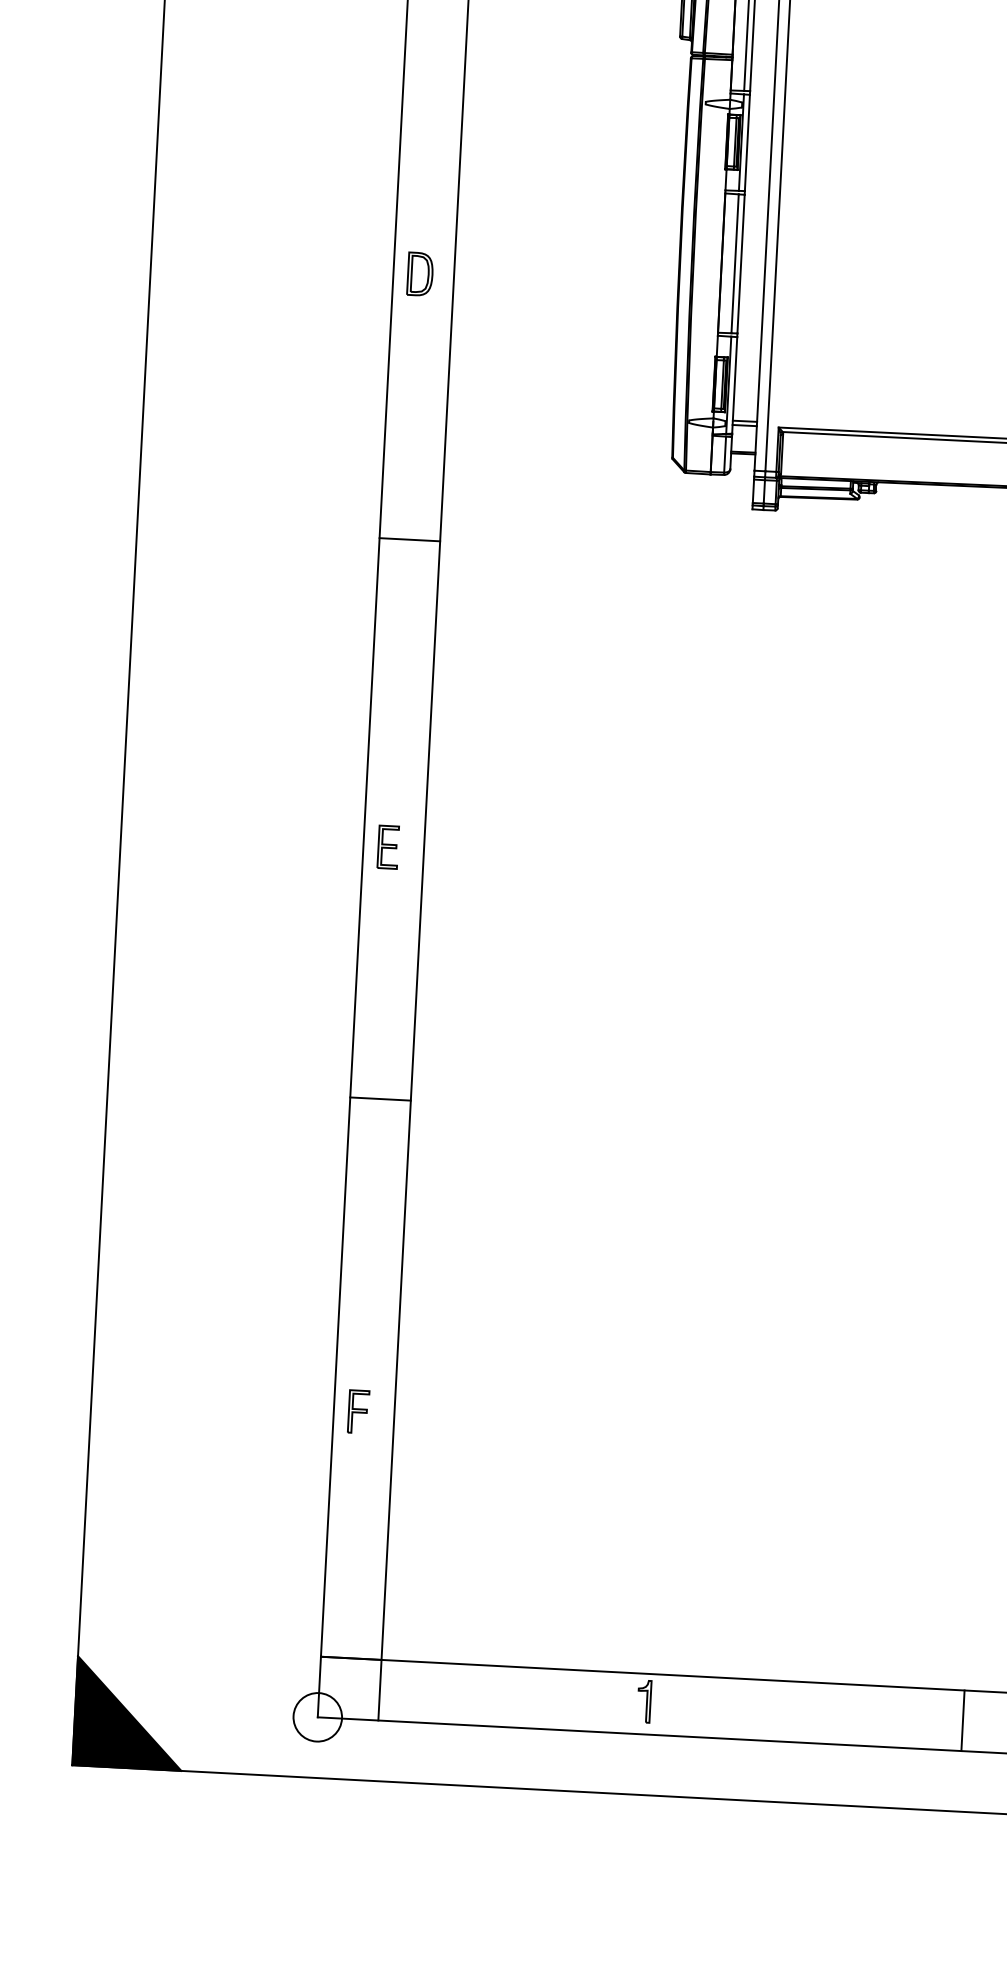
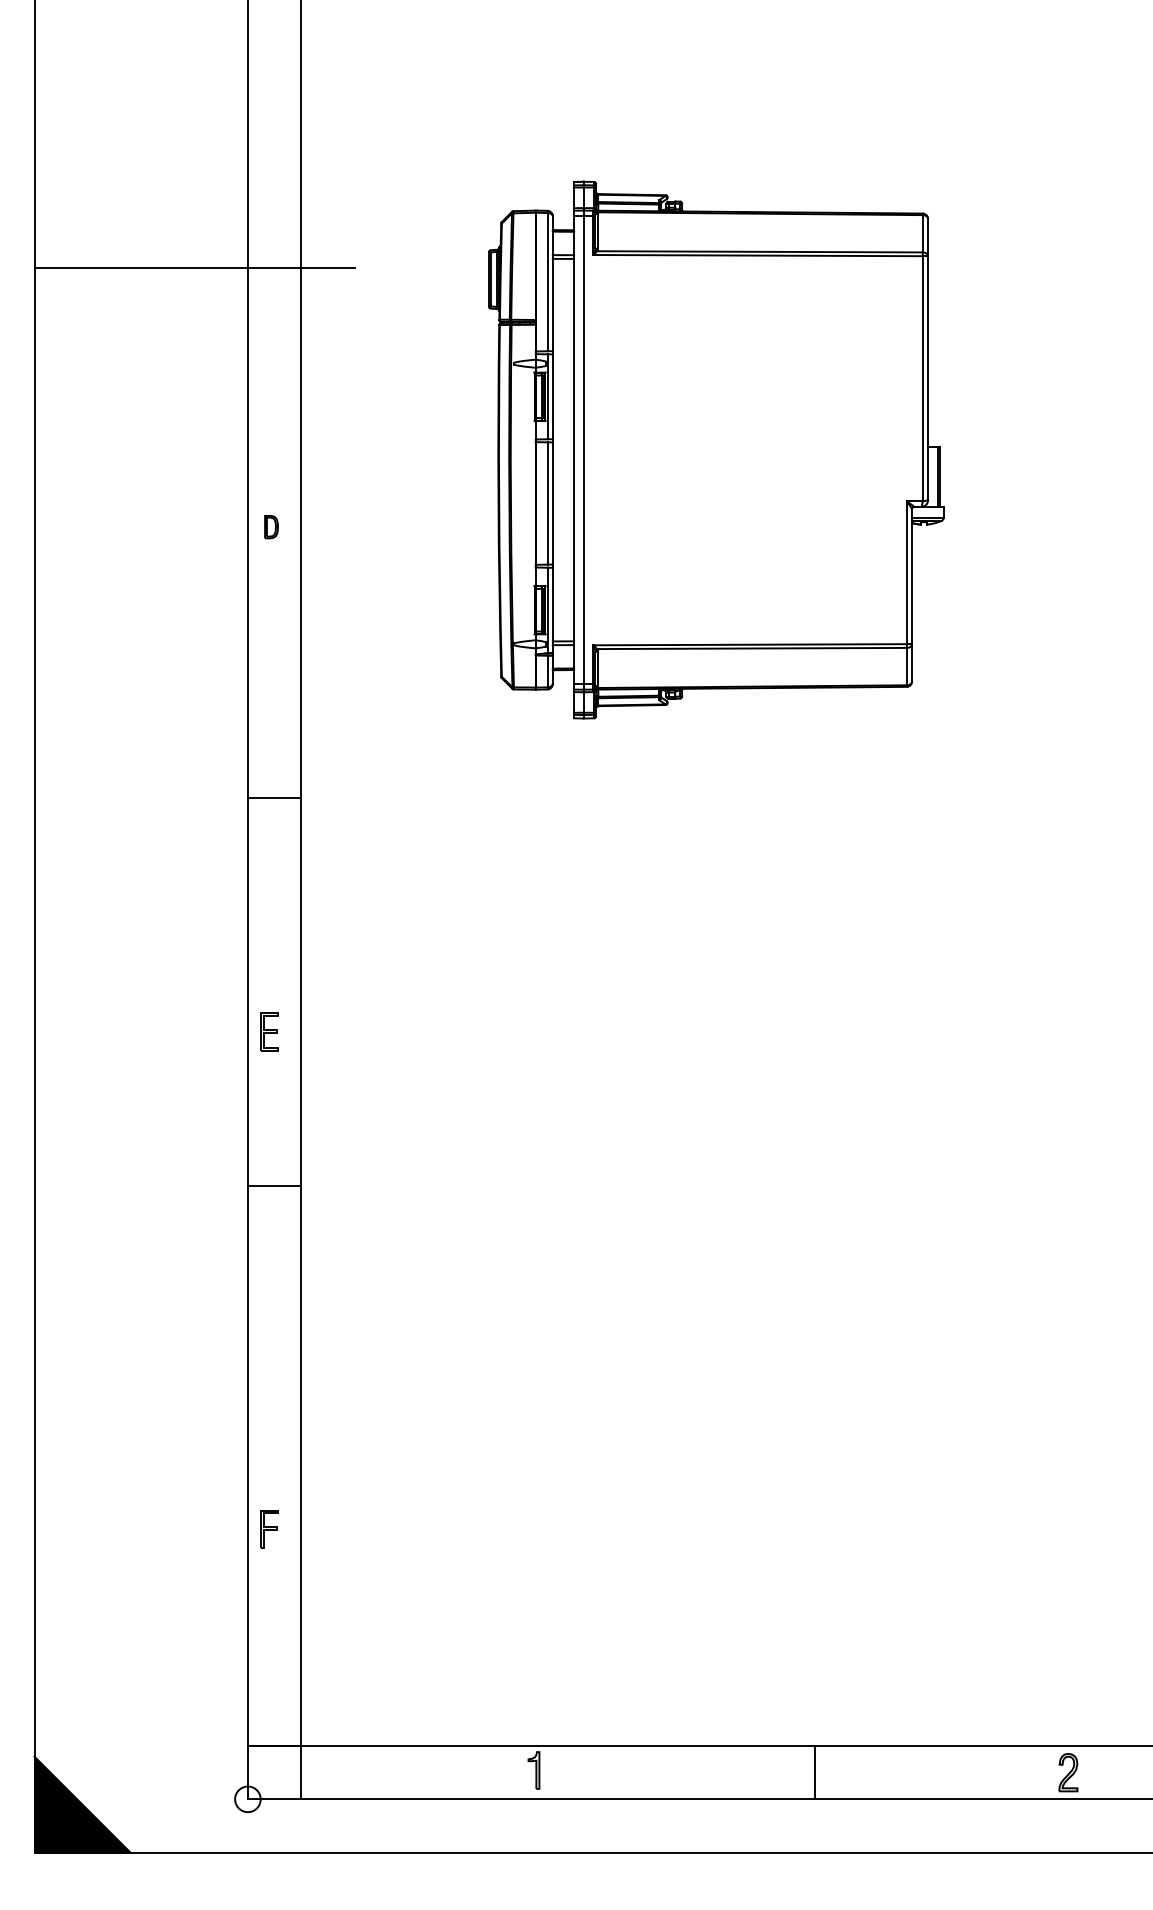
part: (420, 273) -> (271, 526), size x0.6
line: (409, 539) -> (274, 797), moved
line: (380, 1099) -> (274, 1186), moved
circle: (317, 1717) -> (247, 1799), size x0.6

